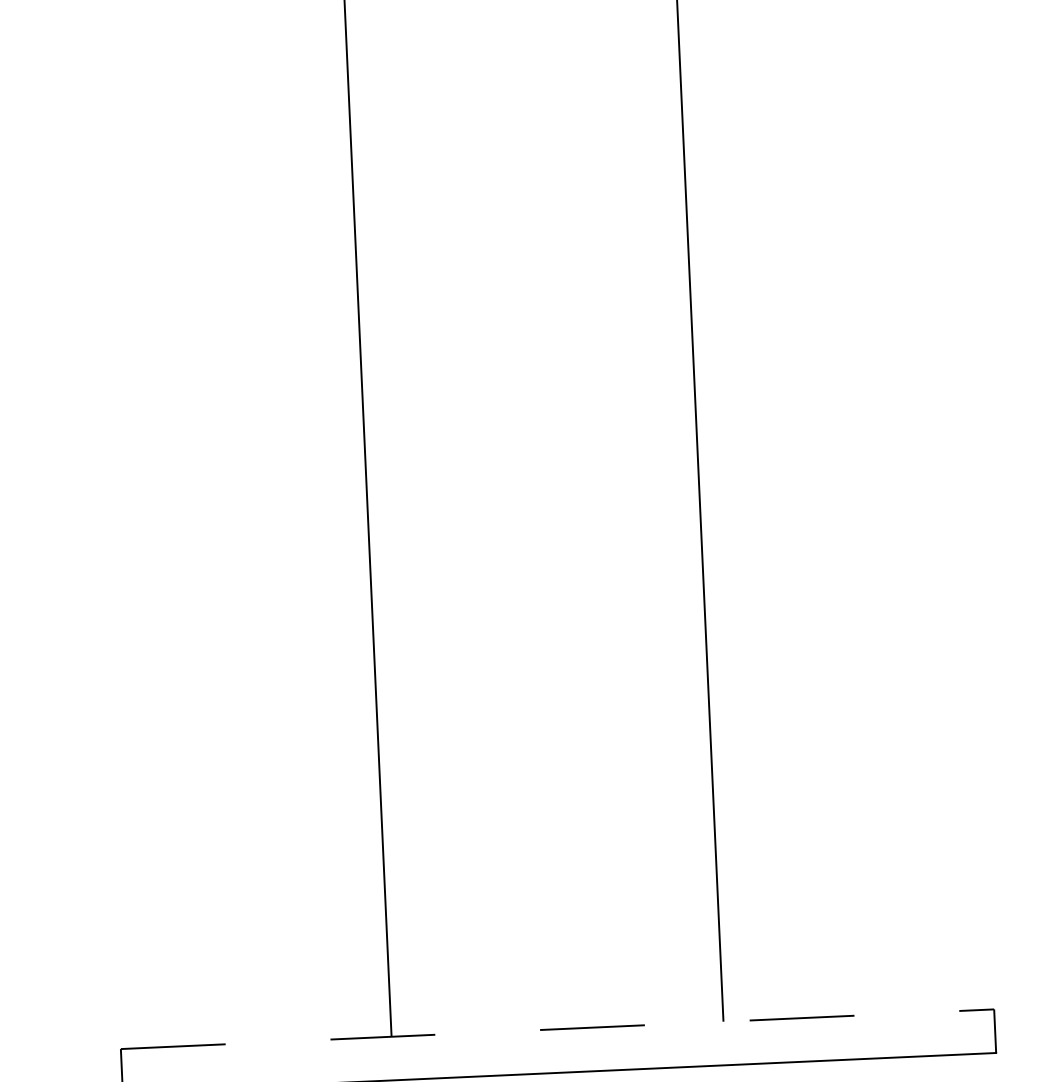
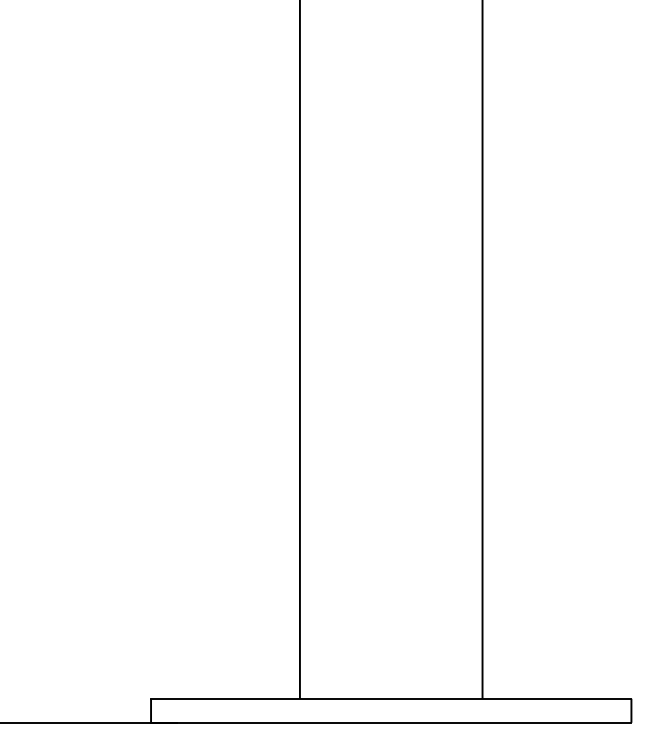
line: (557, 1028) -> (391, 698), dashed -> solid

